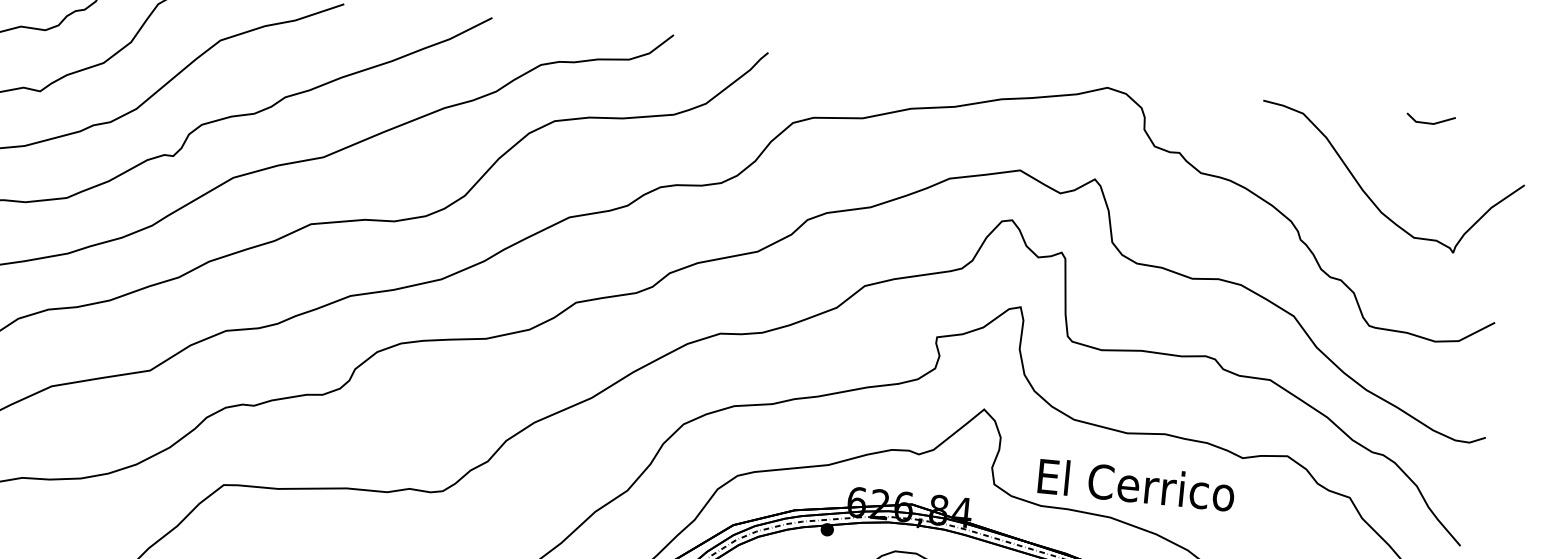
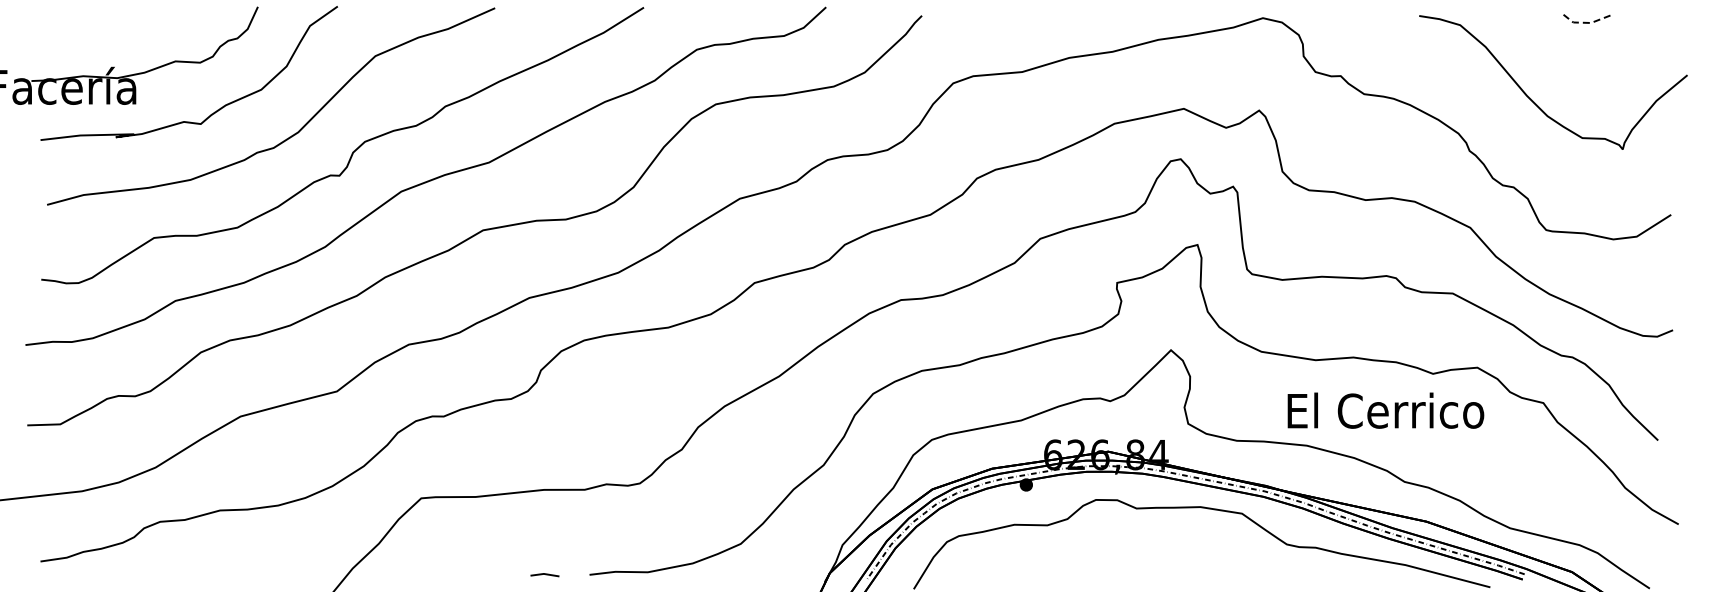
line: (1431, 123) -> (1588, 22), solid -> dashed
text: (1136, 484) -> (1385, 410), moved

